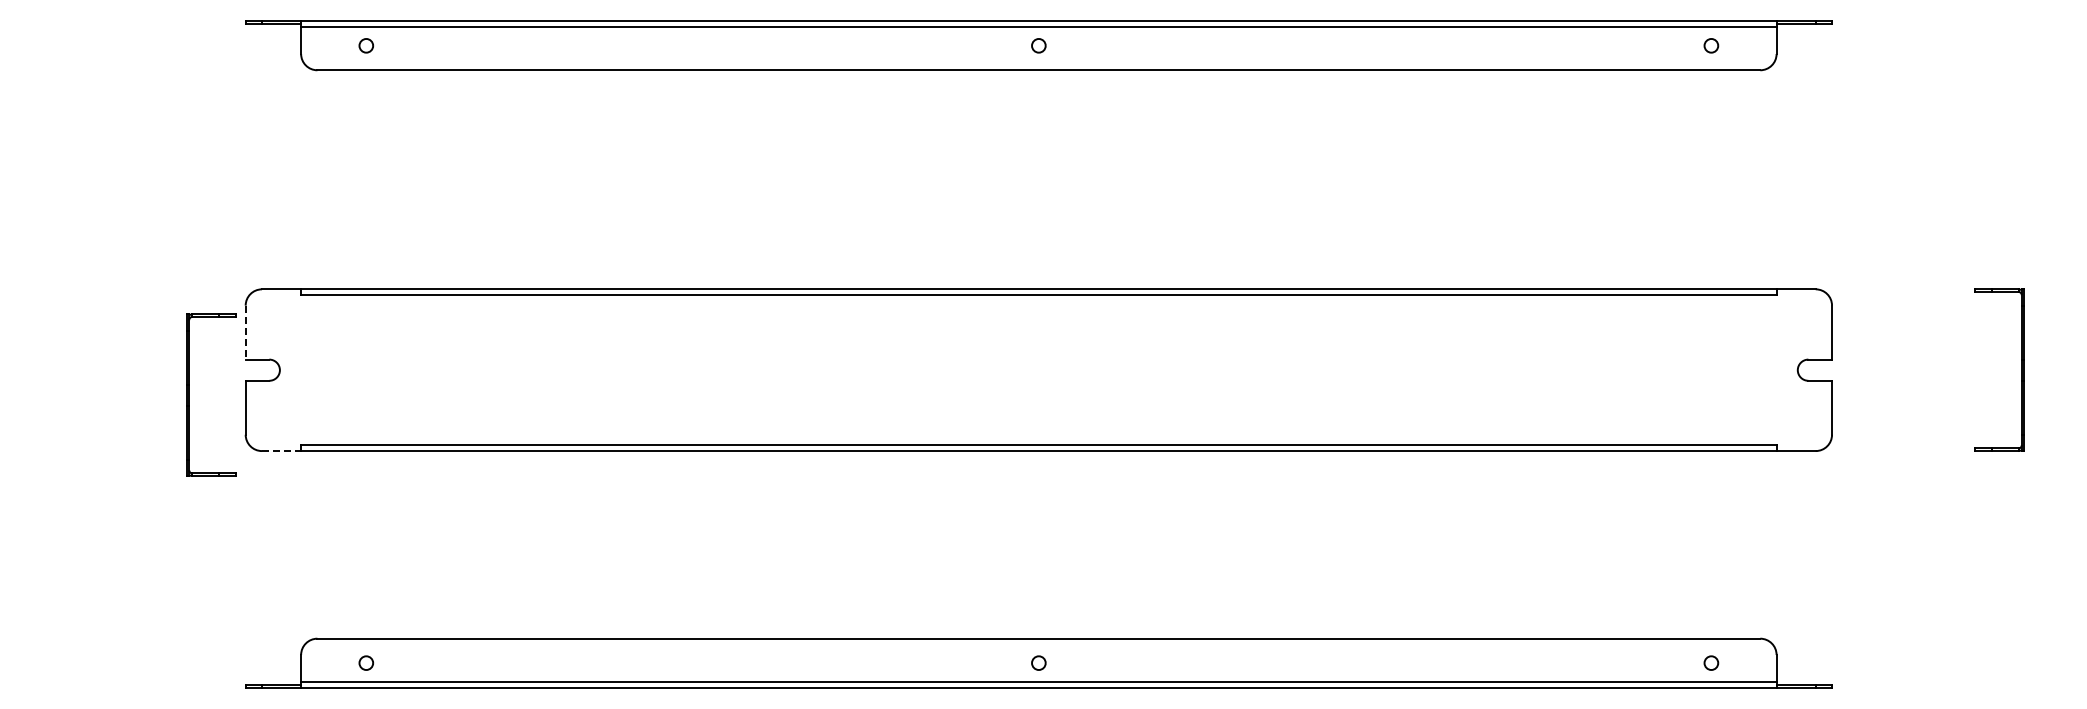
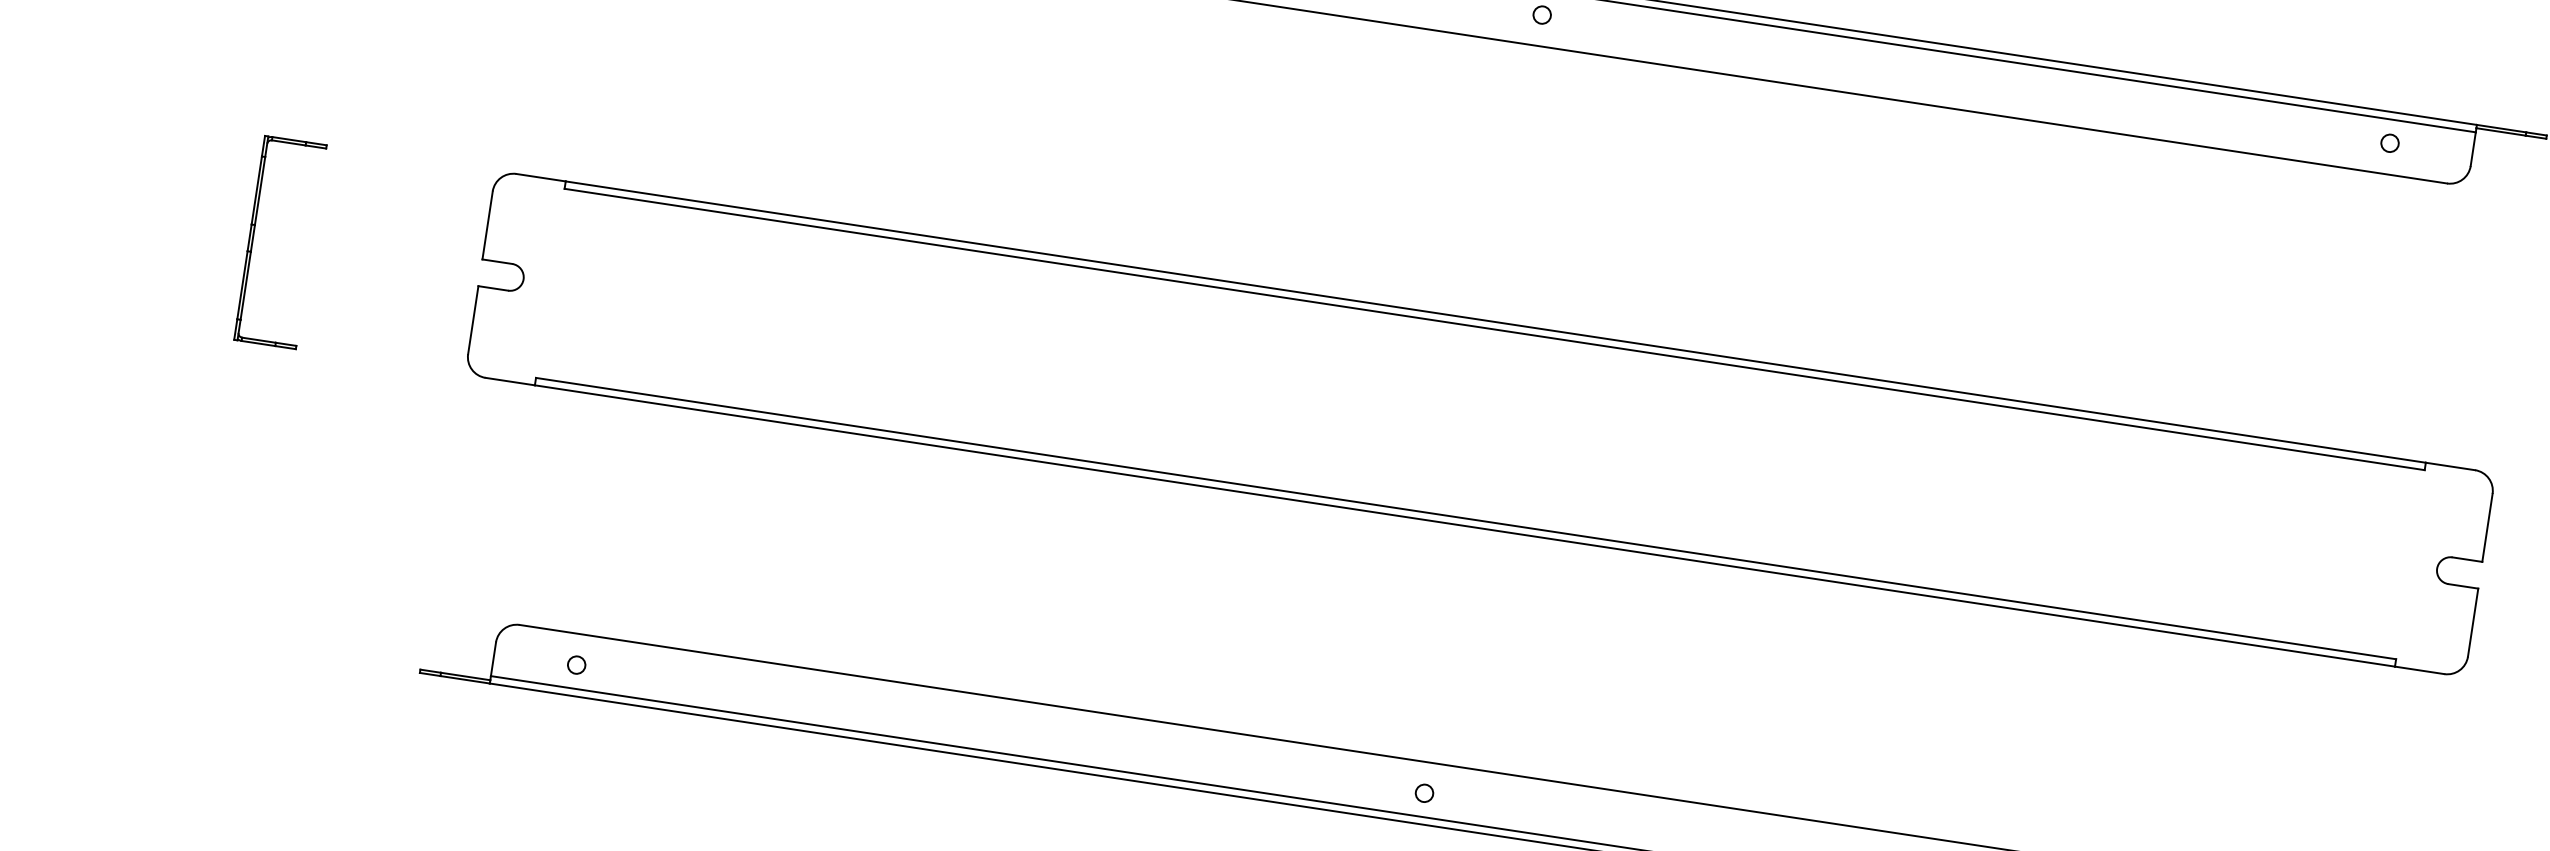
line: (245, 332) -> (487, 225), dashed -> solid
part: (189, 394) -> (253, 237), moved
line: (281, 451) -> (510, 382), dashed -> solid

